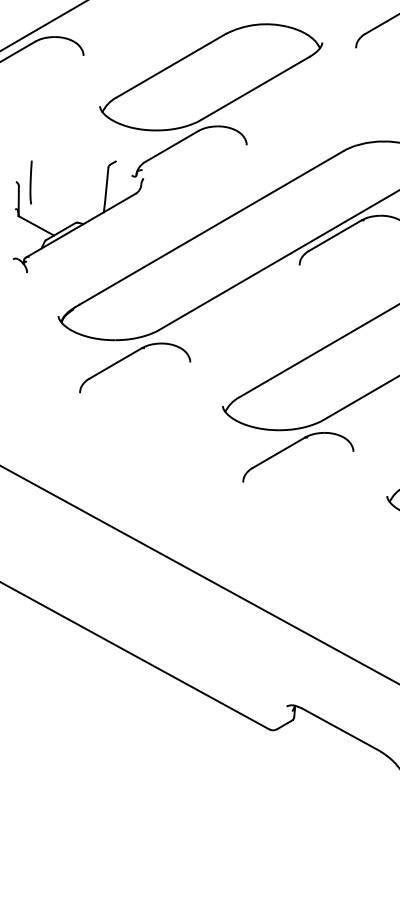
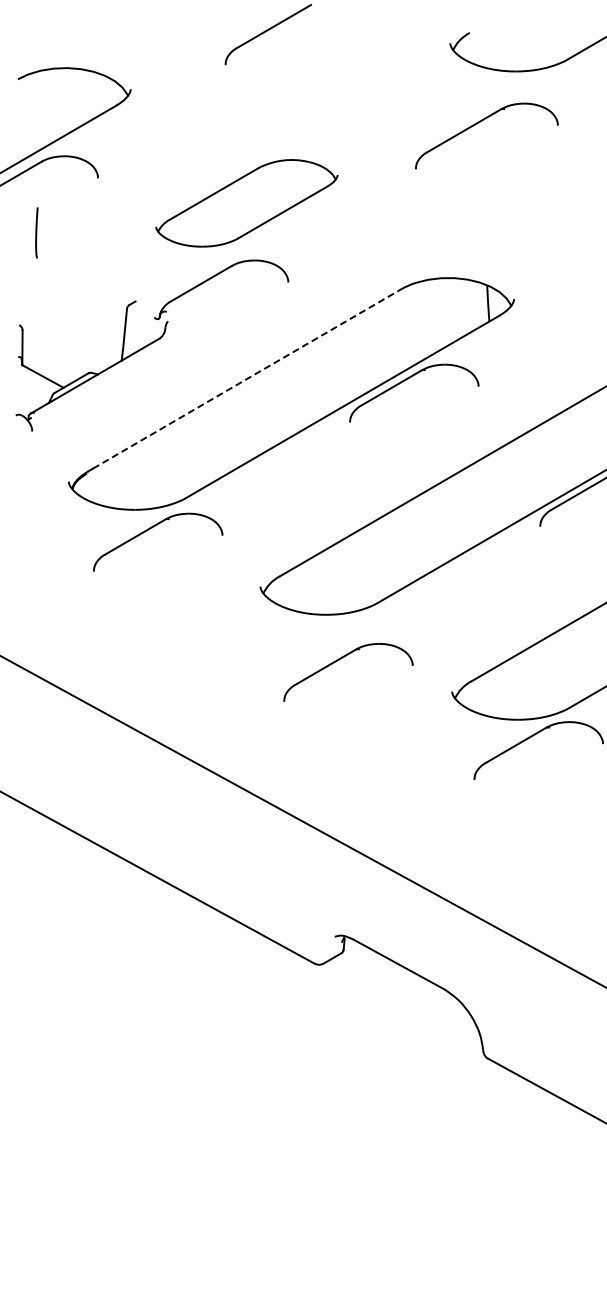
part: (210, 77) -> (246, 203), size x0.7
line: (30, 182) -> (36, 232), moved
line: (211, 227) -> (247, 378), solid -> dashed
part: (292, 446) -> (341, 659), moved

